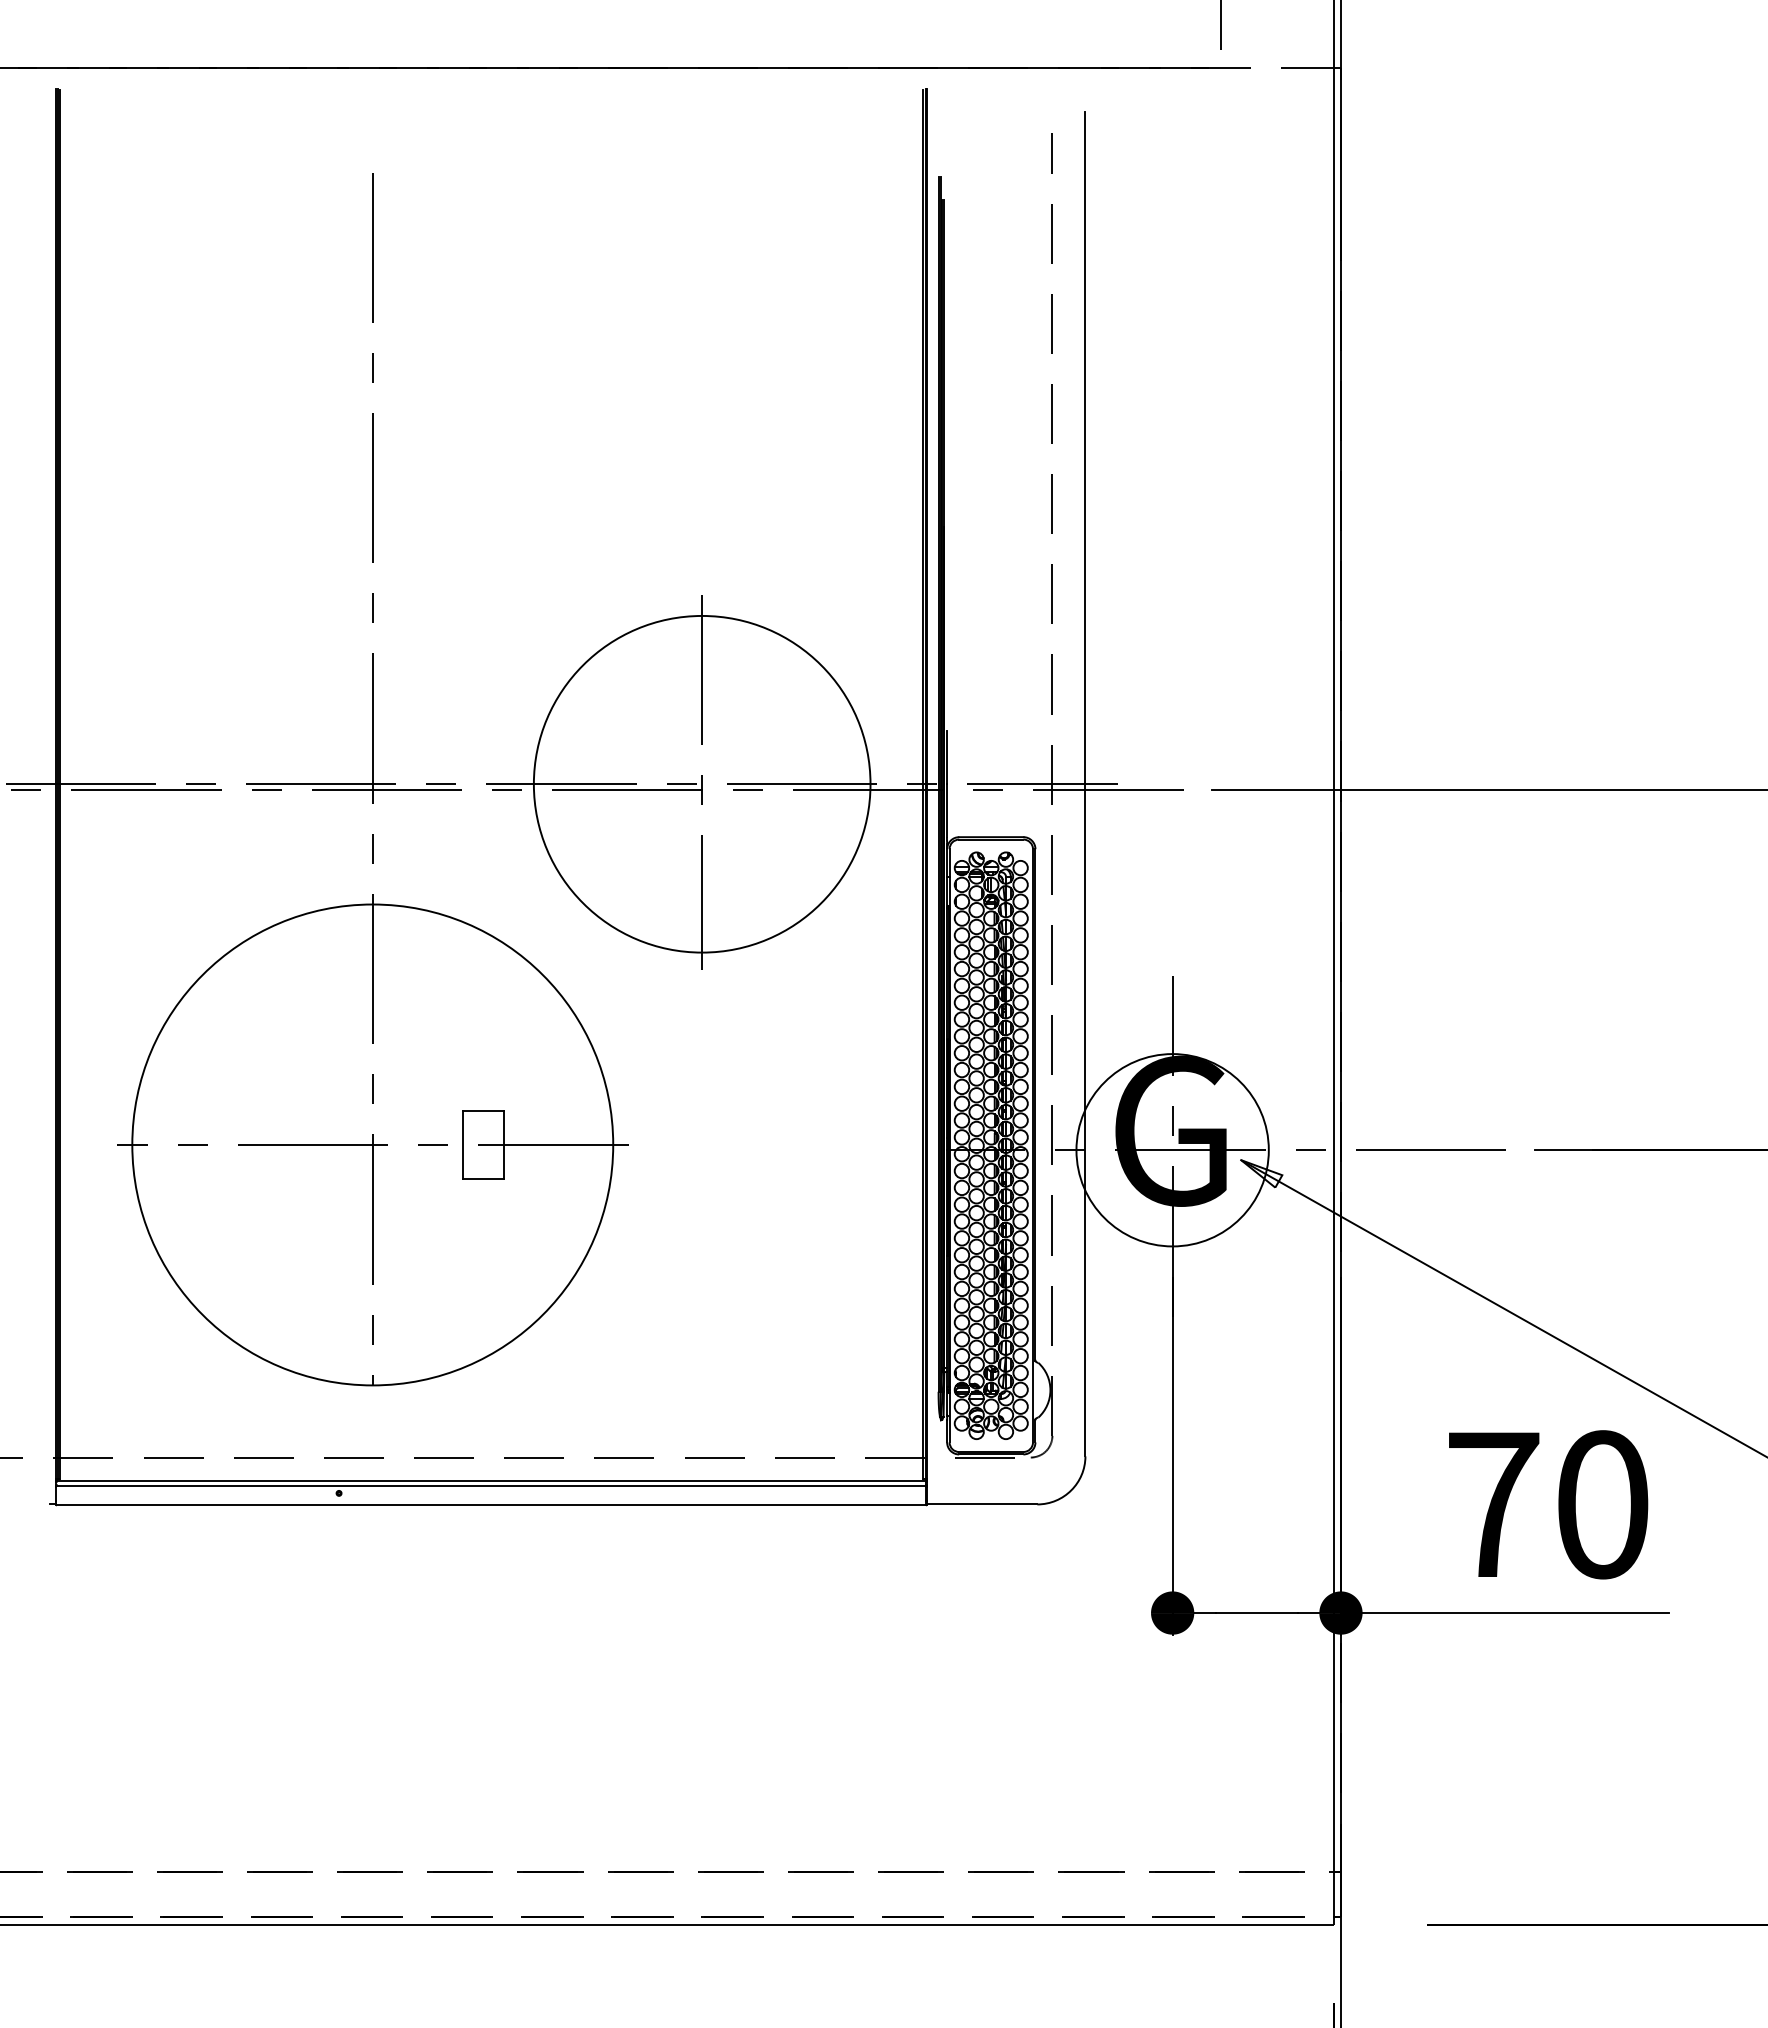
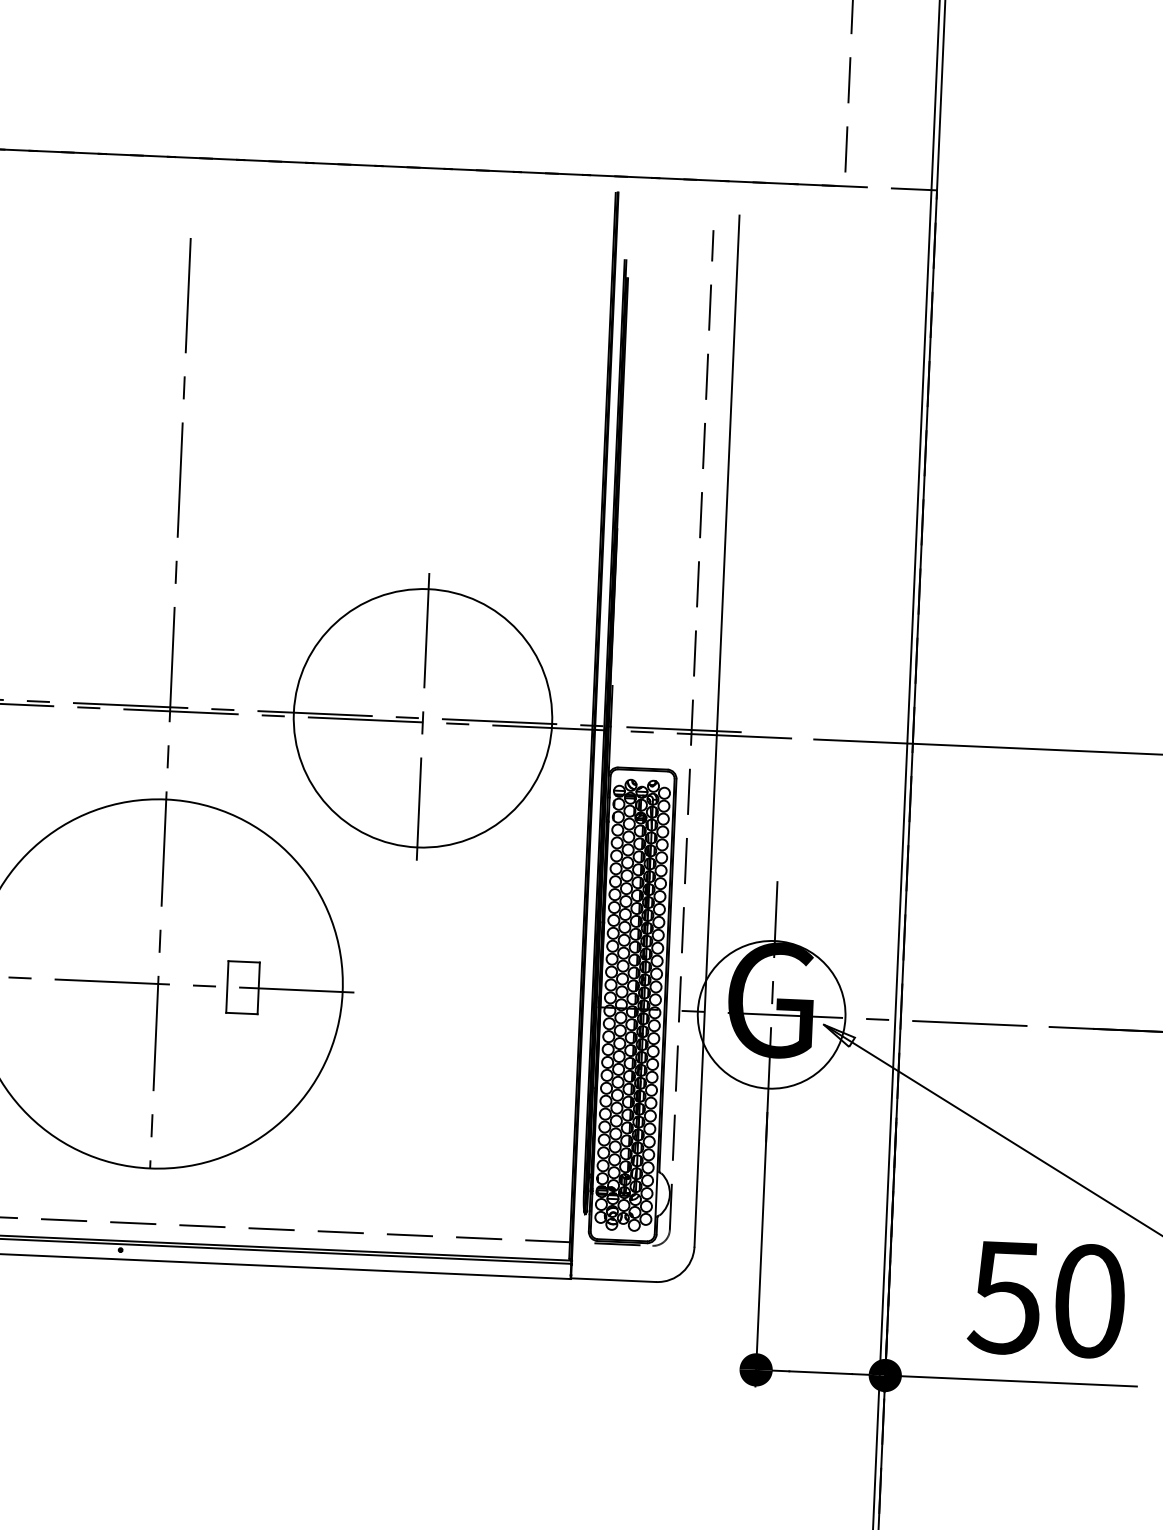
text: (1492, 1505) -> (1005, 1298), 70 -> 50

